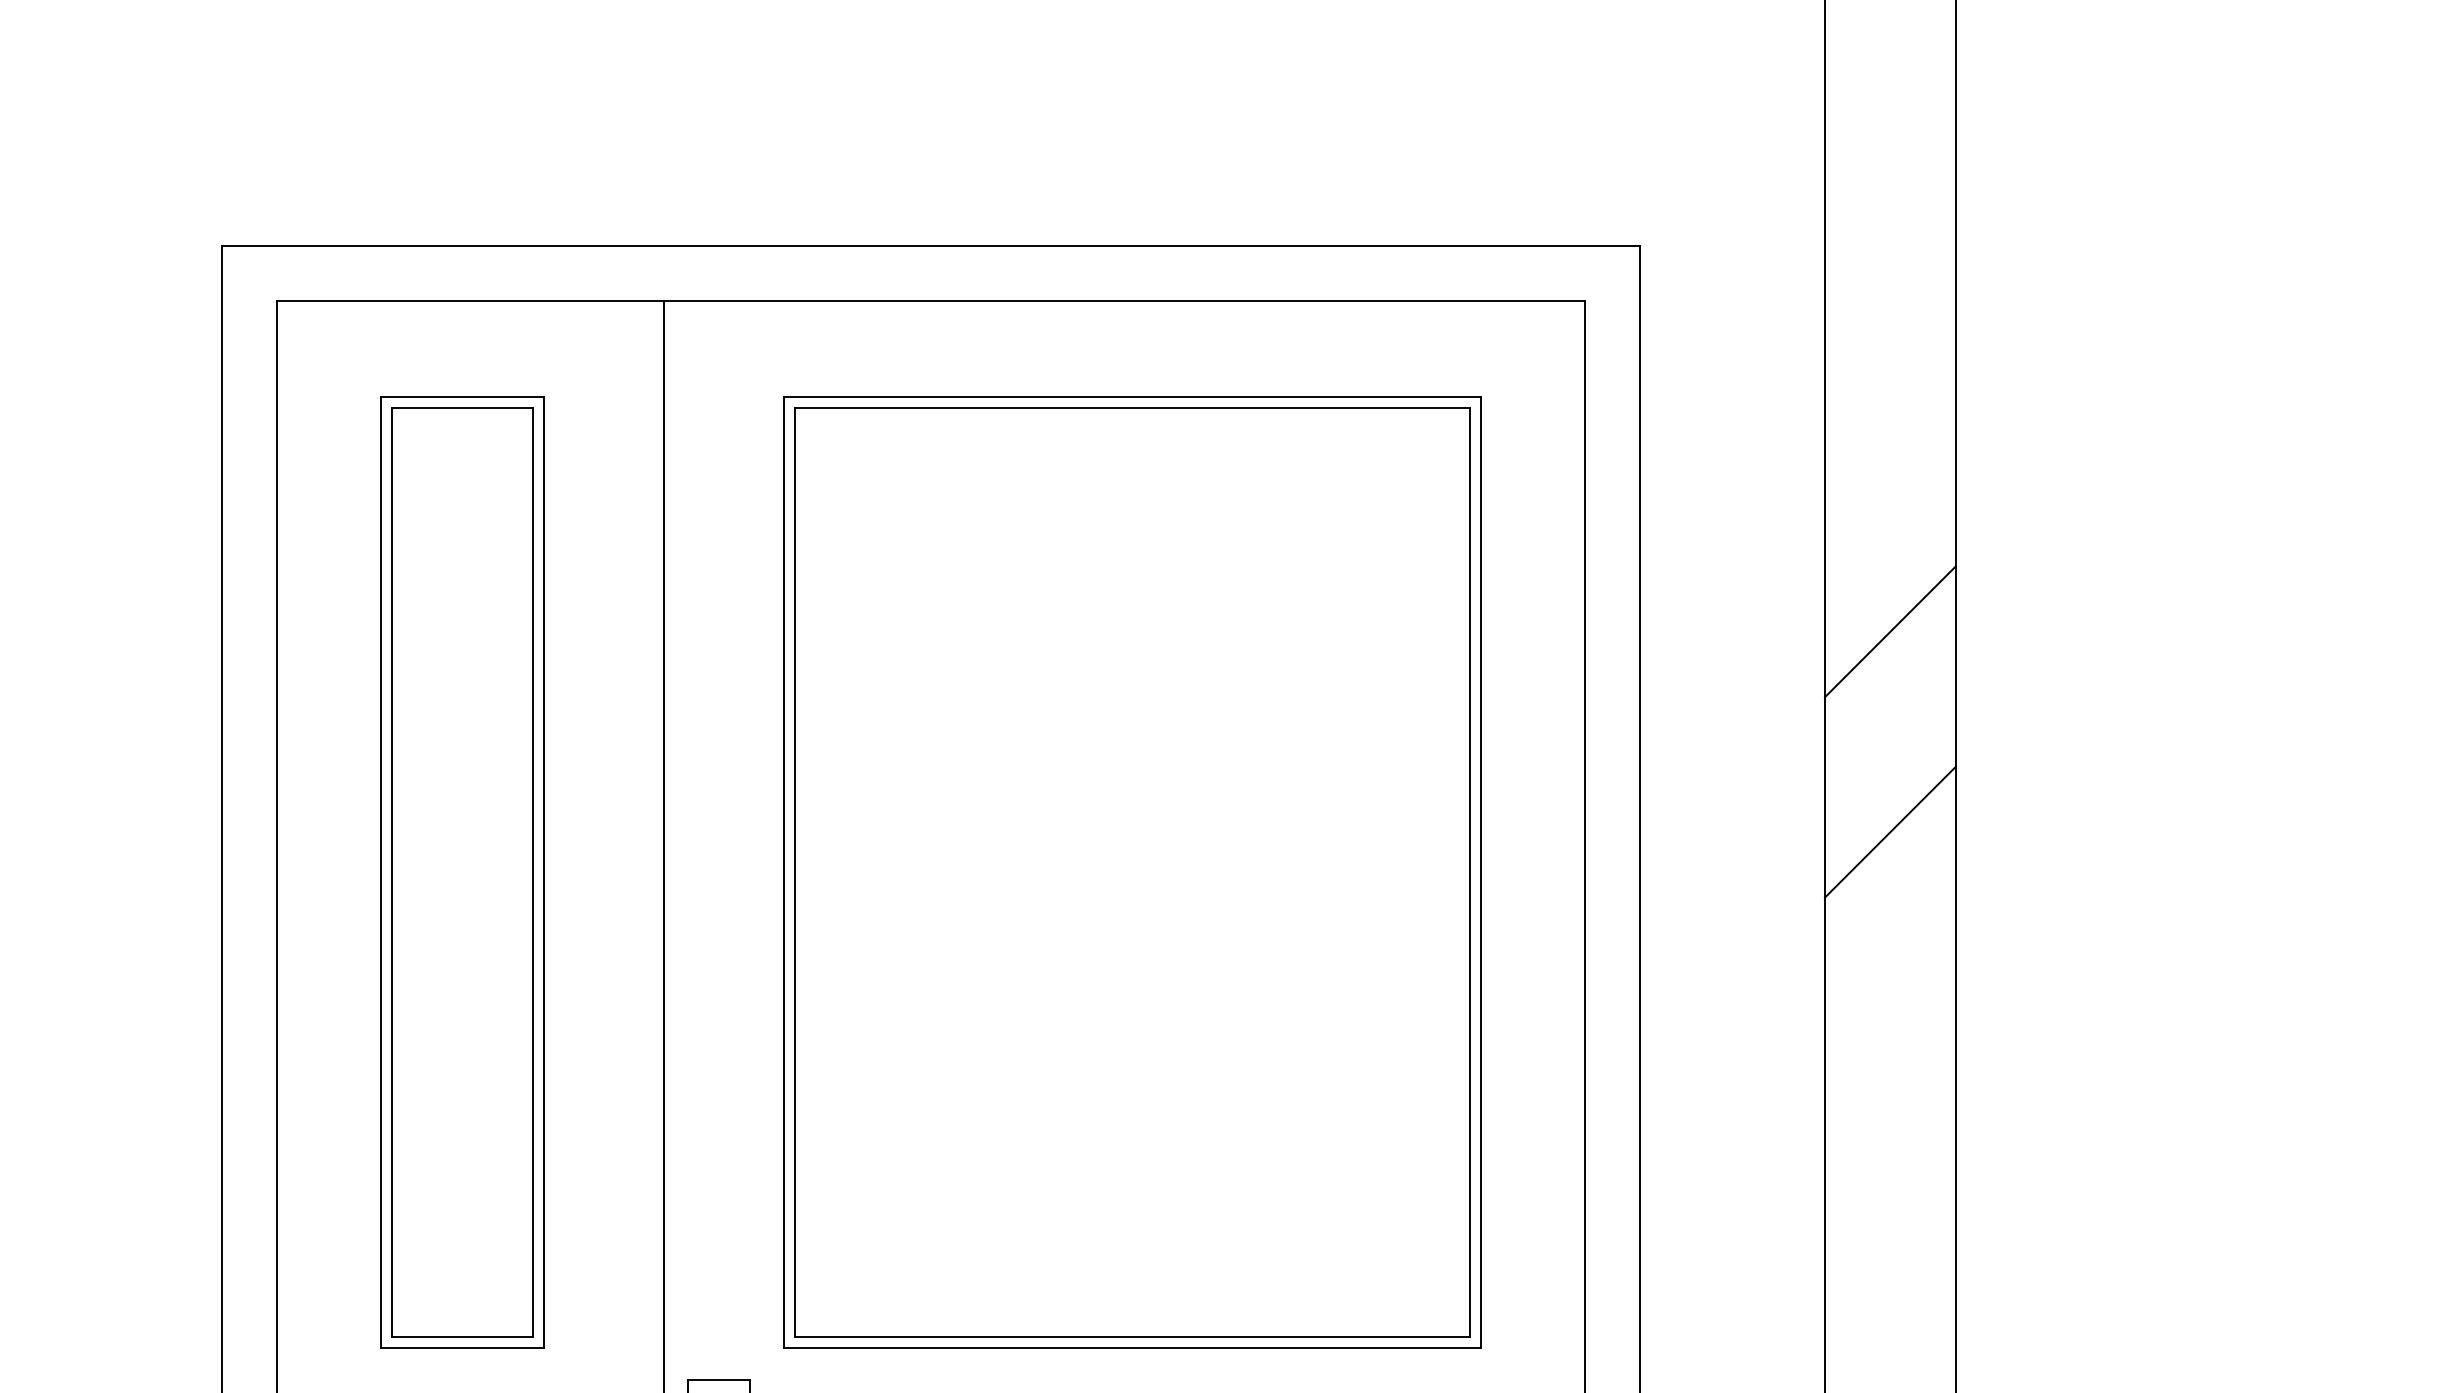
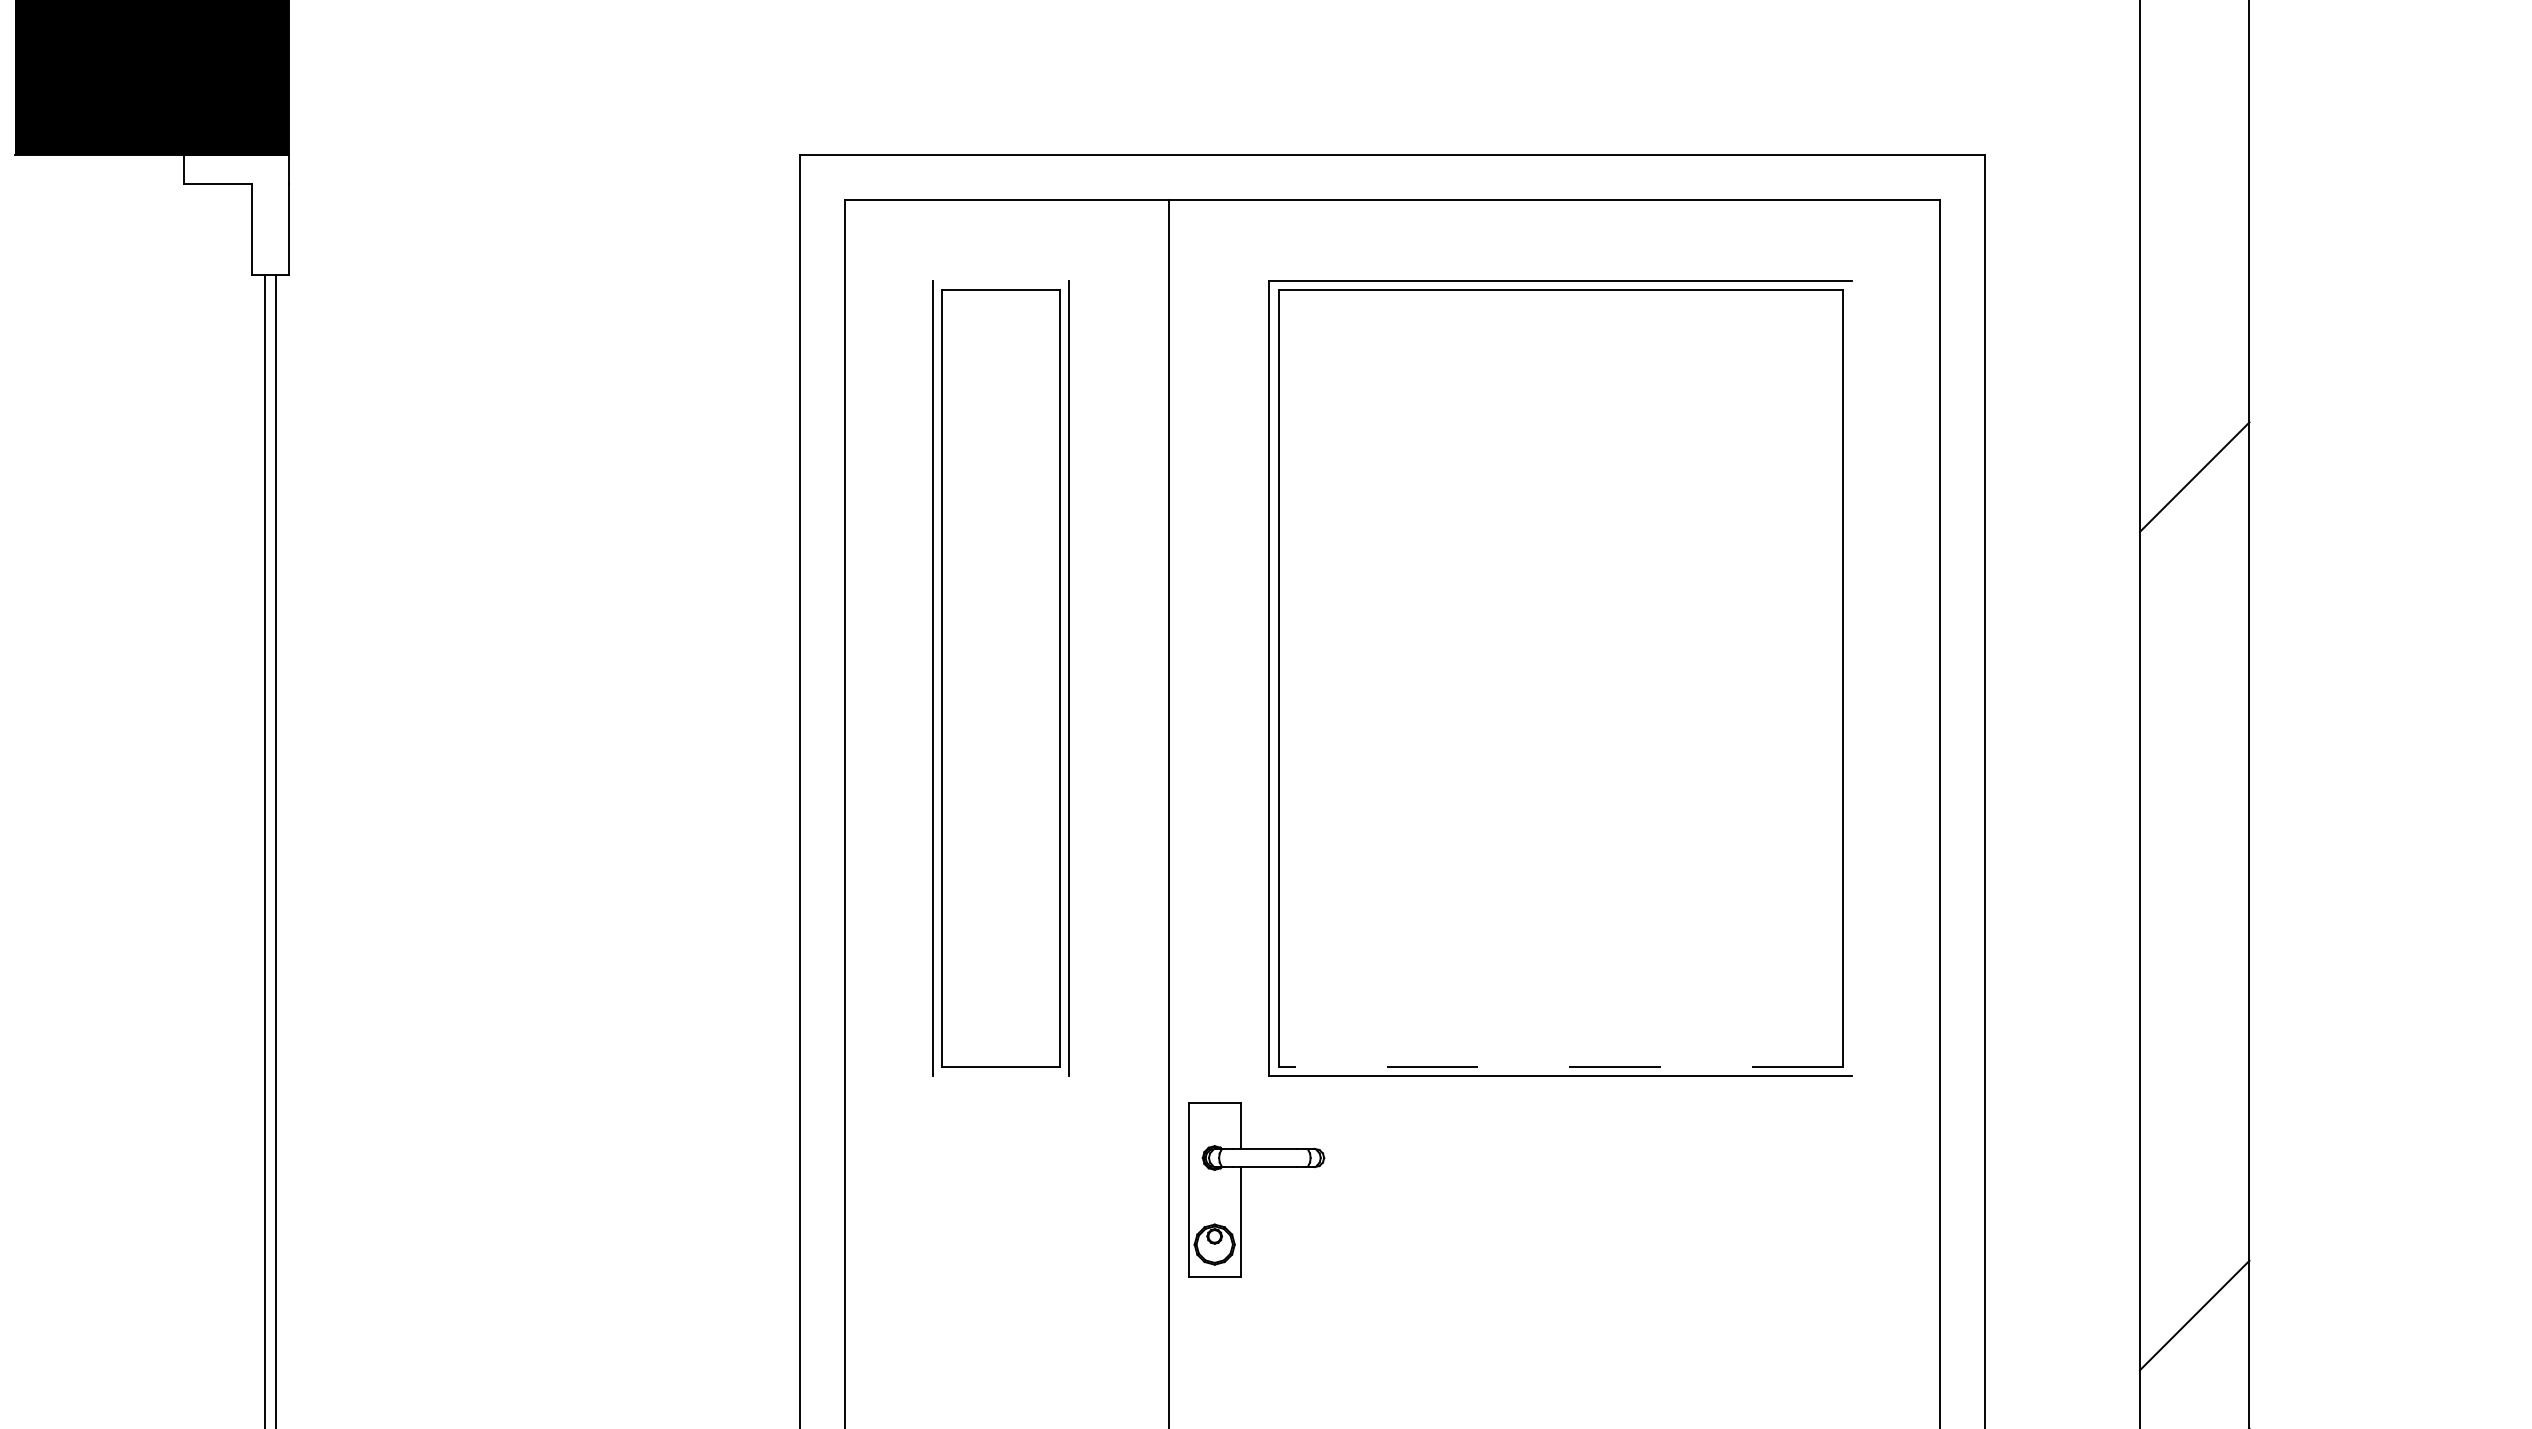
line: (462, 396) -> (1000, 280), removed
line: (1890, 831) -> (2194, 644), removed
line: (1481, 871) -> (1852, 677), removed
line: (1132, 1336) -> (1560, 1066), solid -> dashed
line: (462, 1347) -> (1000, 1075), removed

